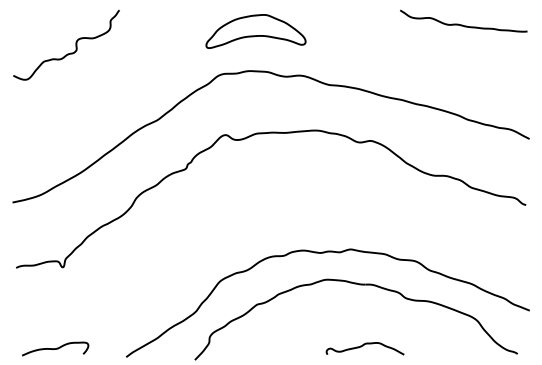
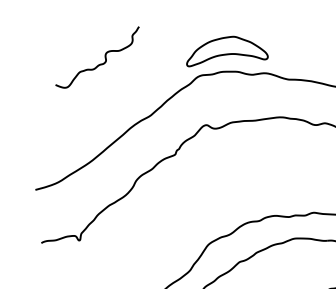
part: (255, 31) -> (226, 50), moved
curve: (70, 52) -> (101, 63), moved

